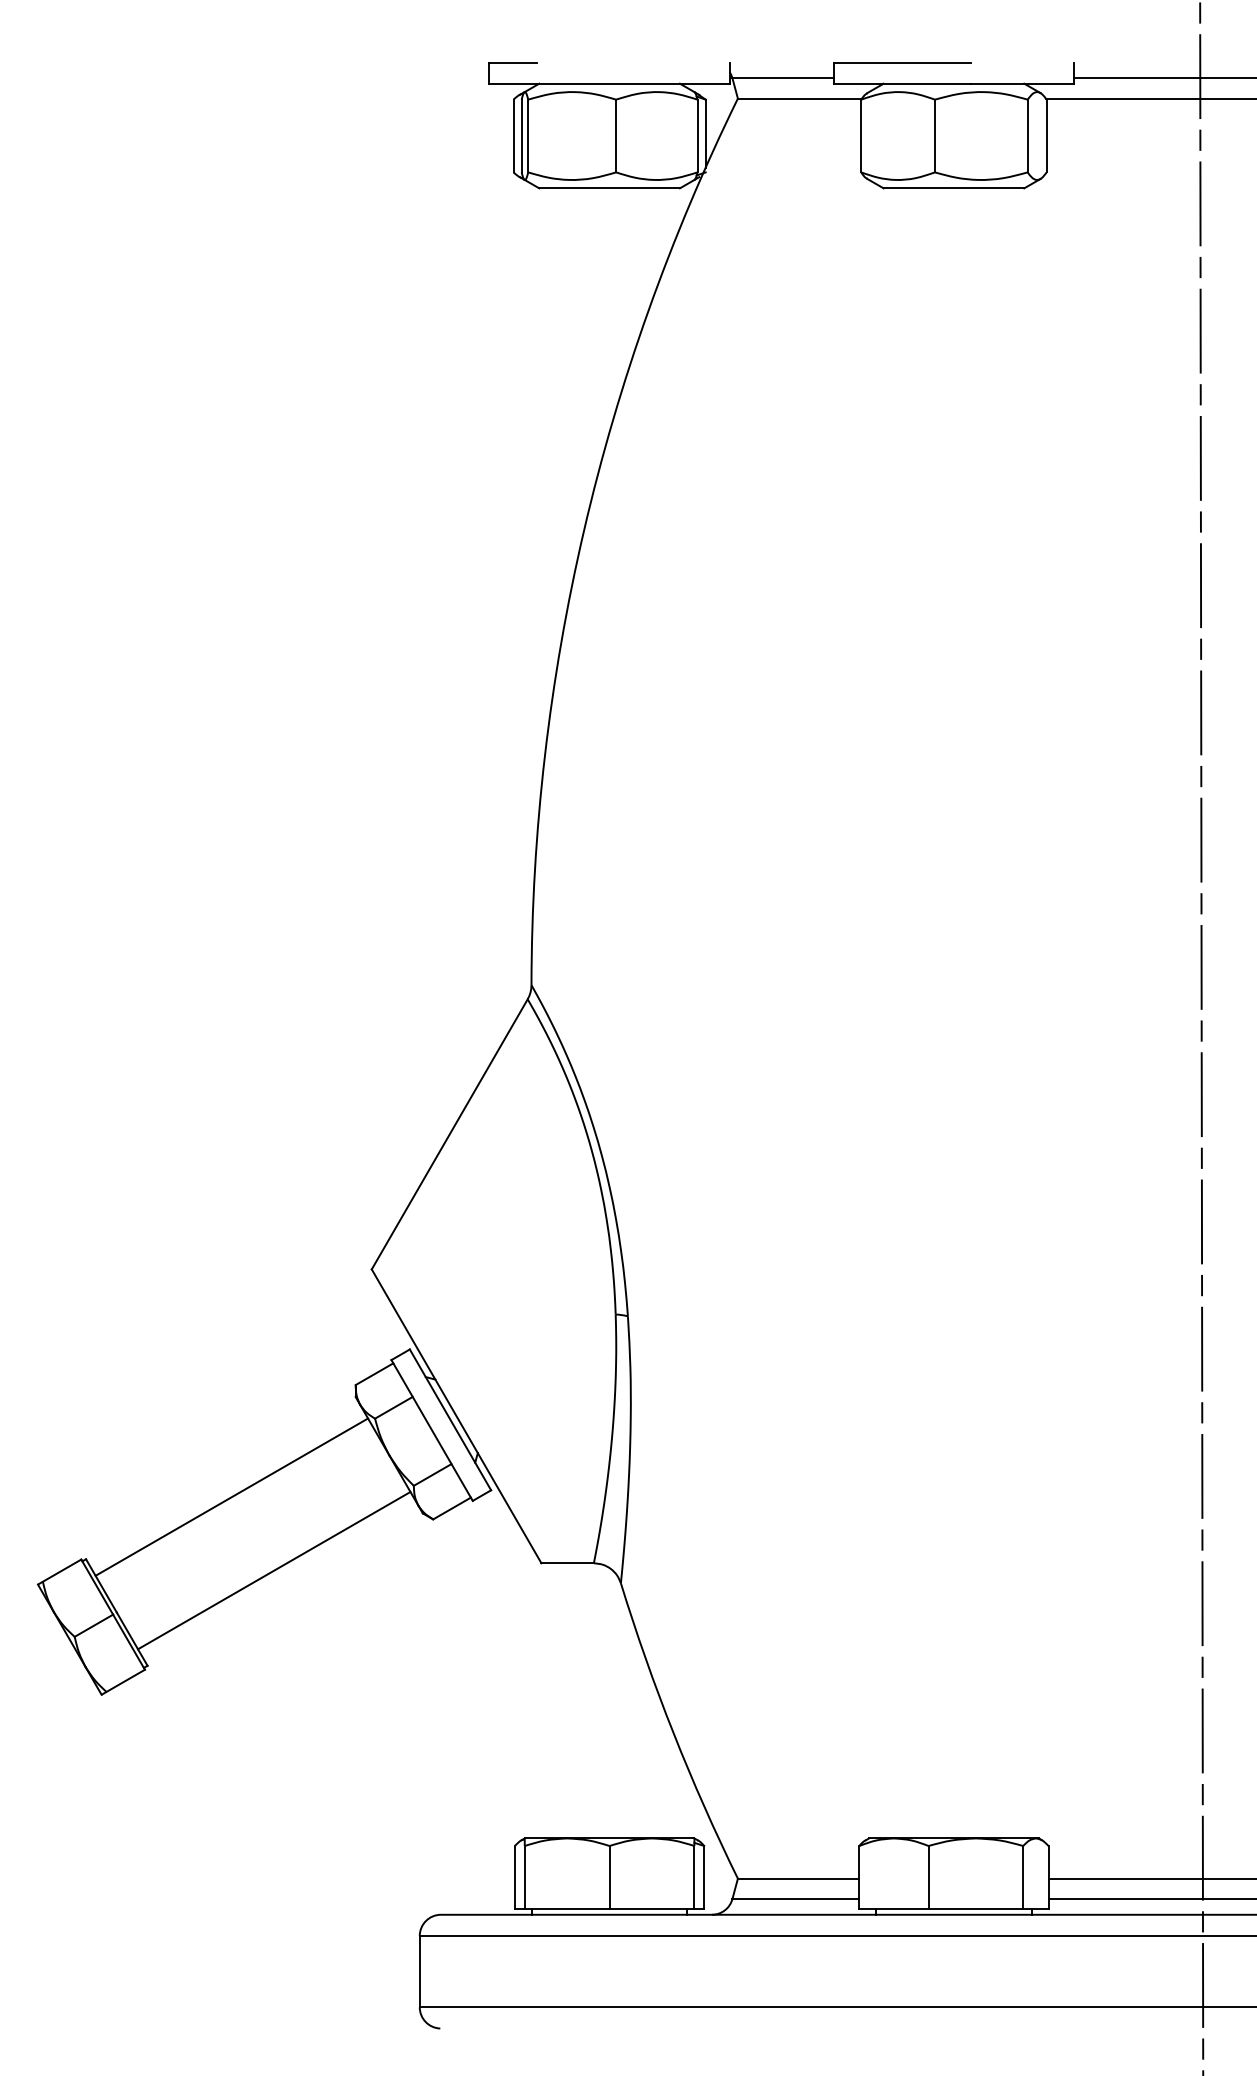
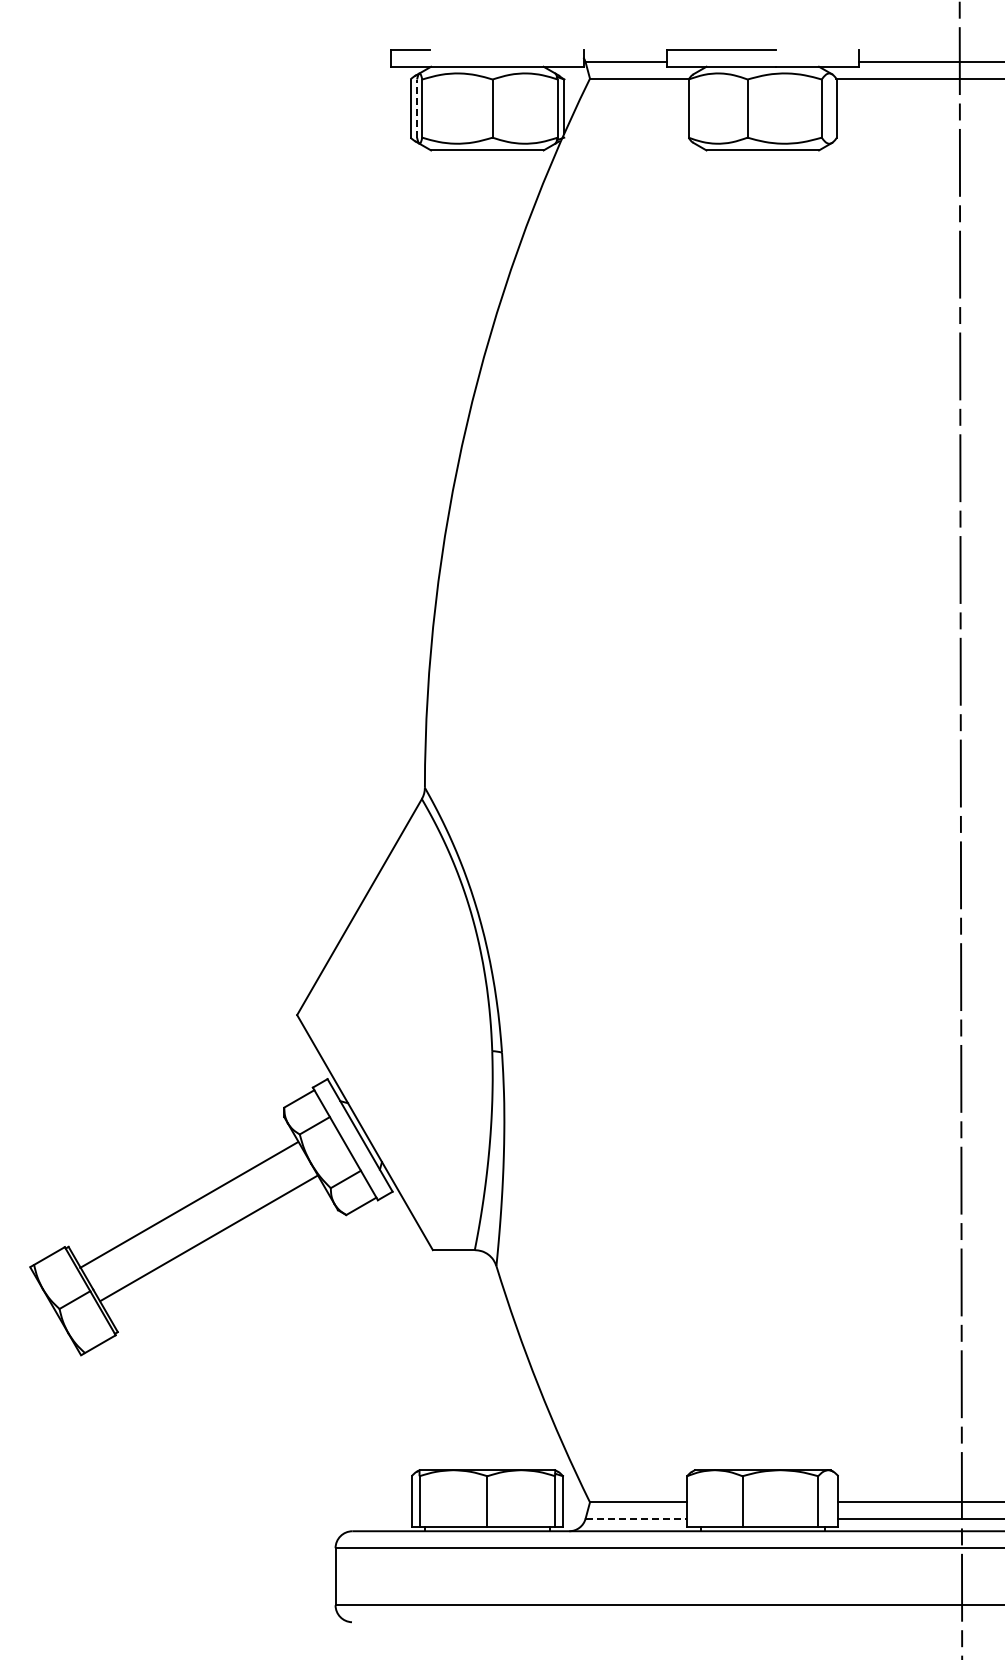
line: (522, 135) -> (417, 108), solid -> dashed
line: (232, 1497) -> (209, 1238), moved
line: (274, 1570) -> (189, 1204), moved
line: (796, 1898) -> (636, 1518), solid -> dashed

